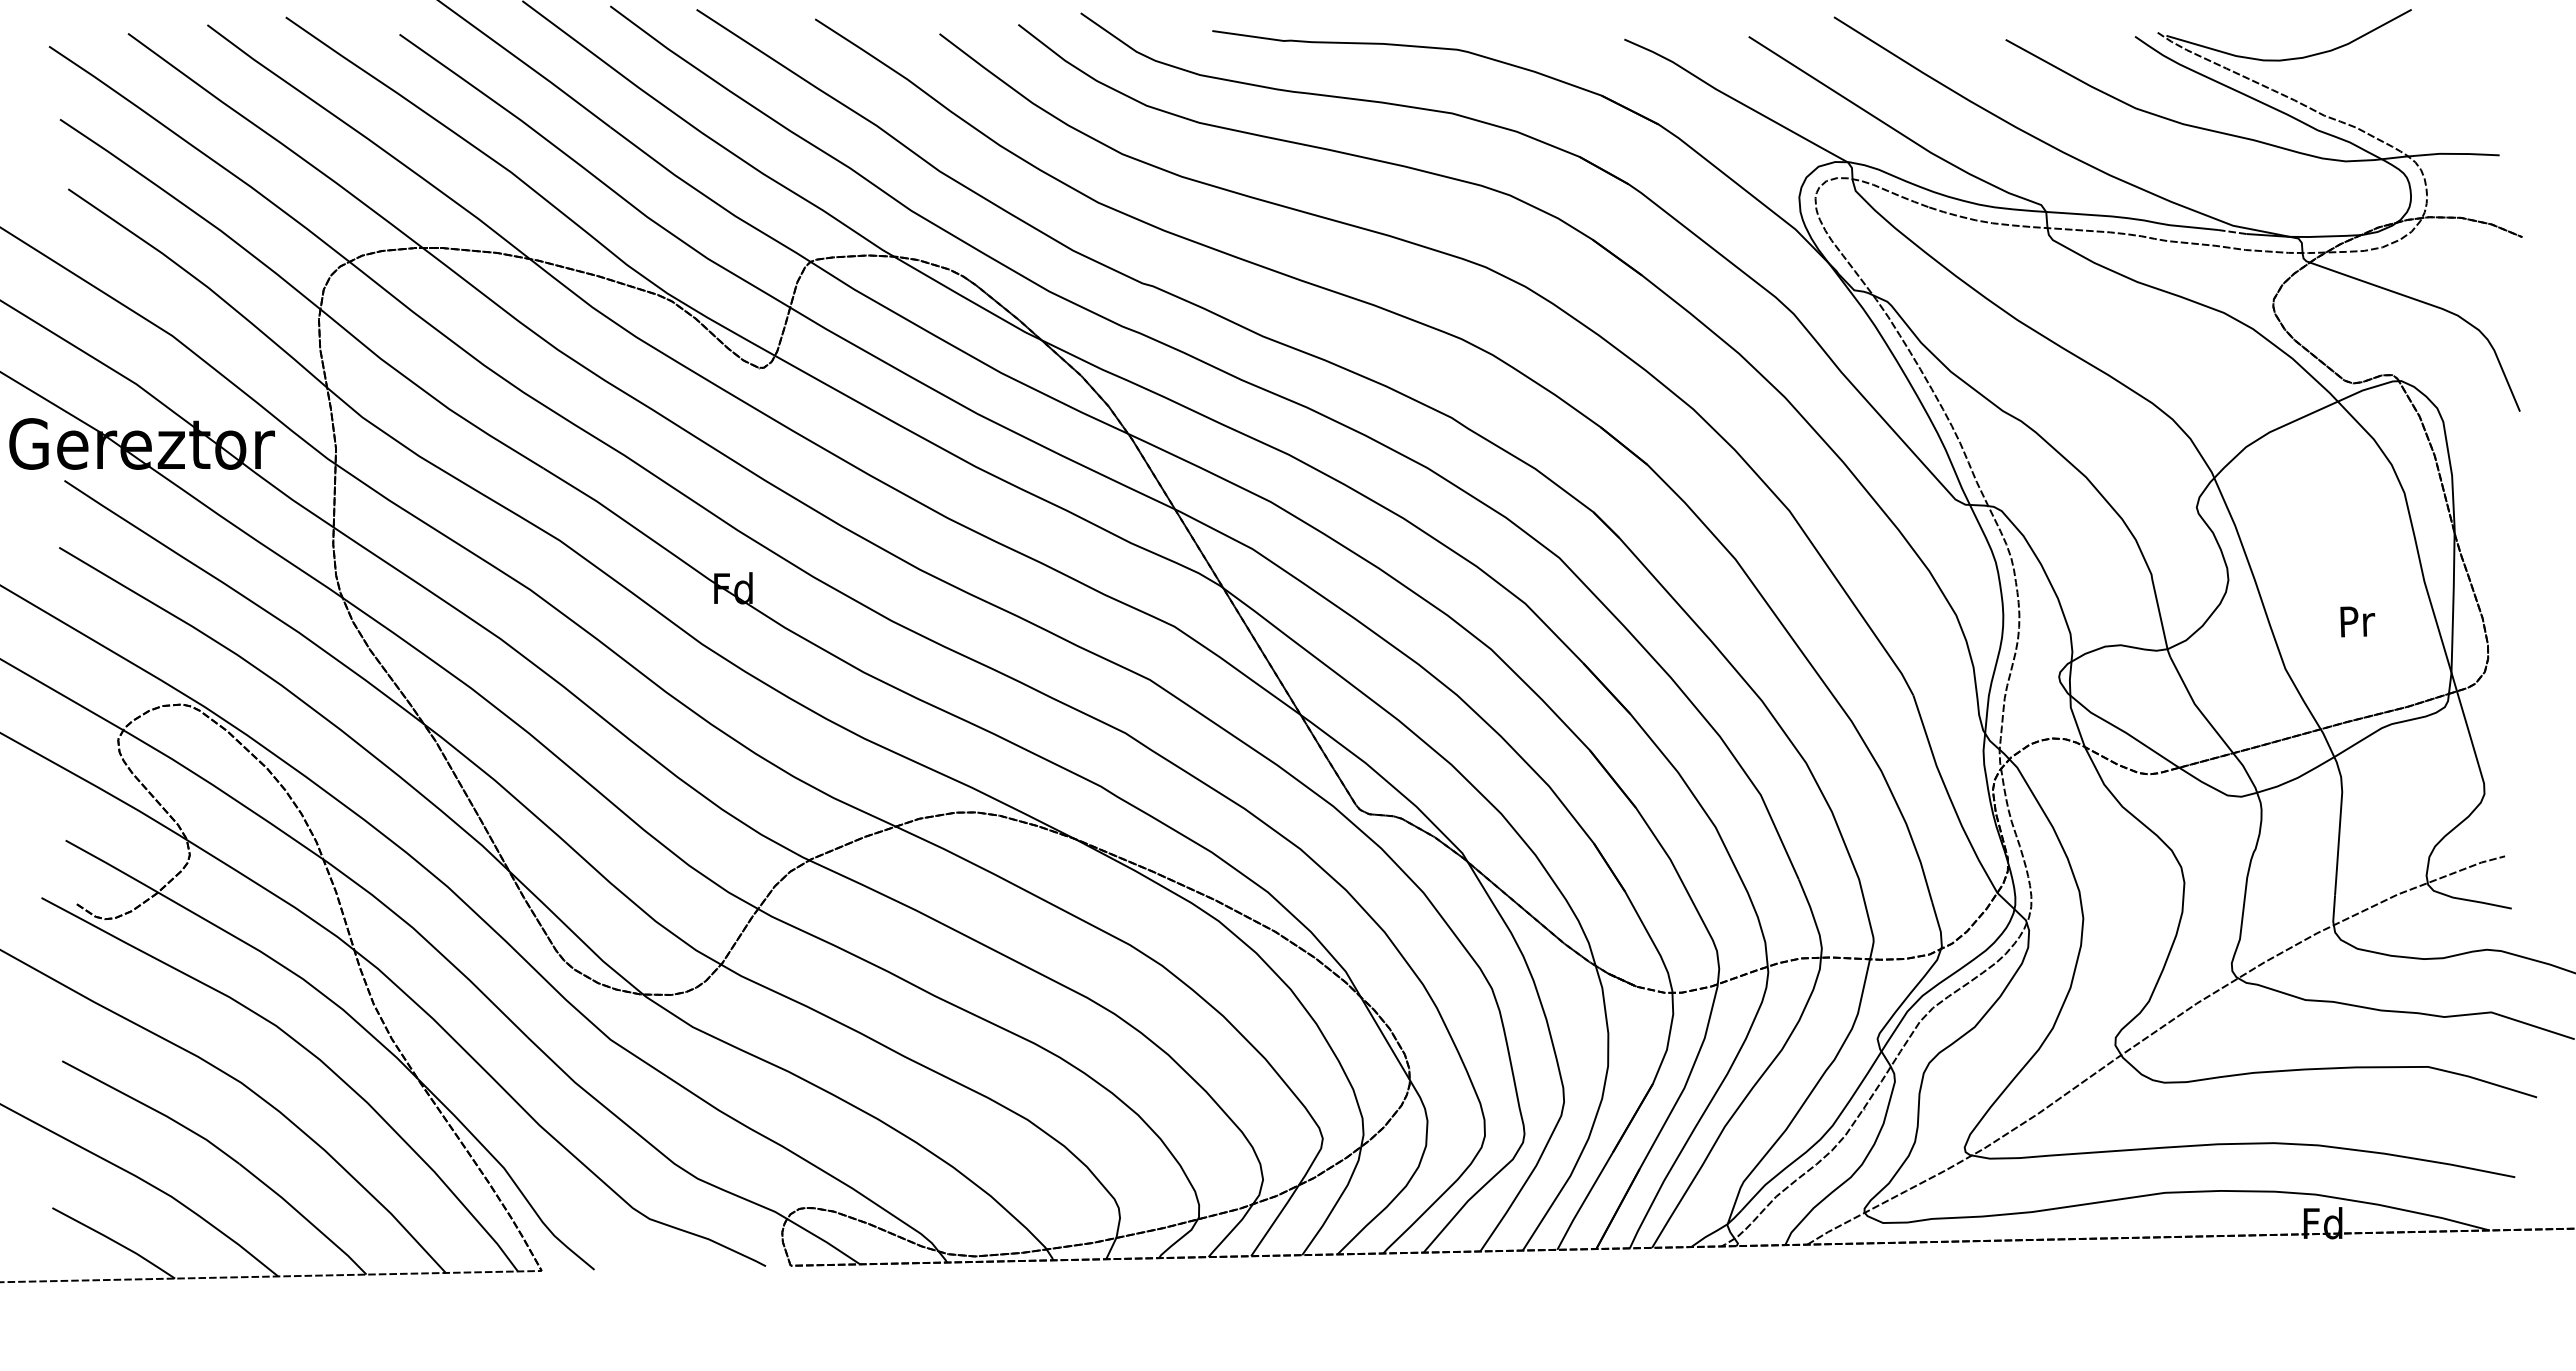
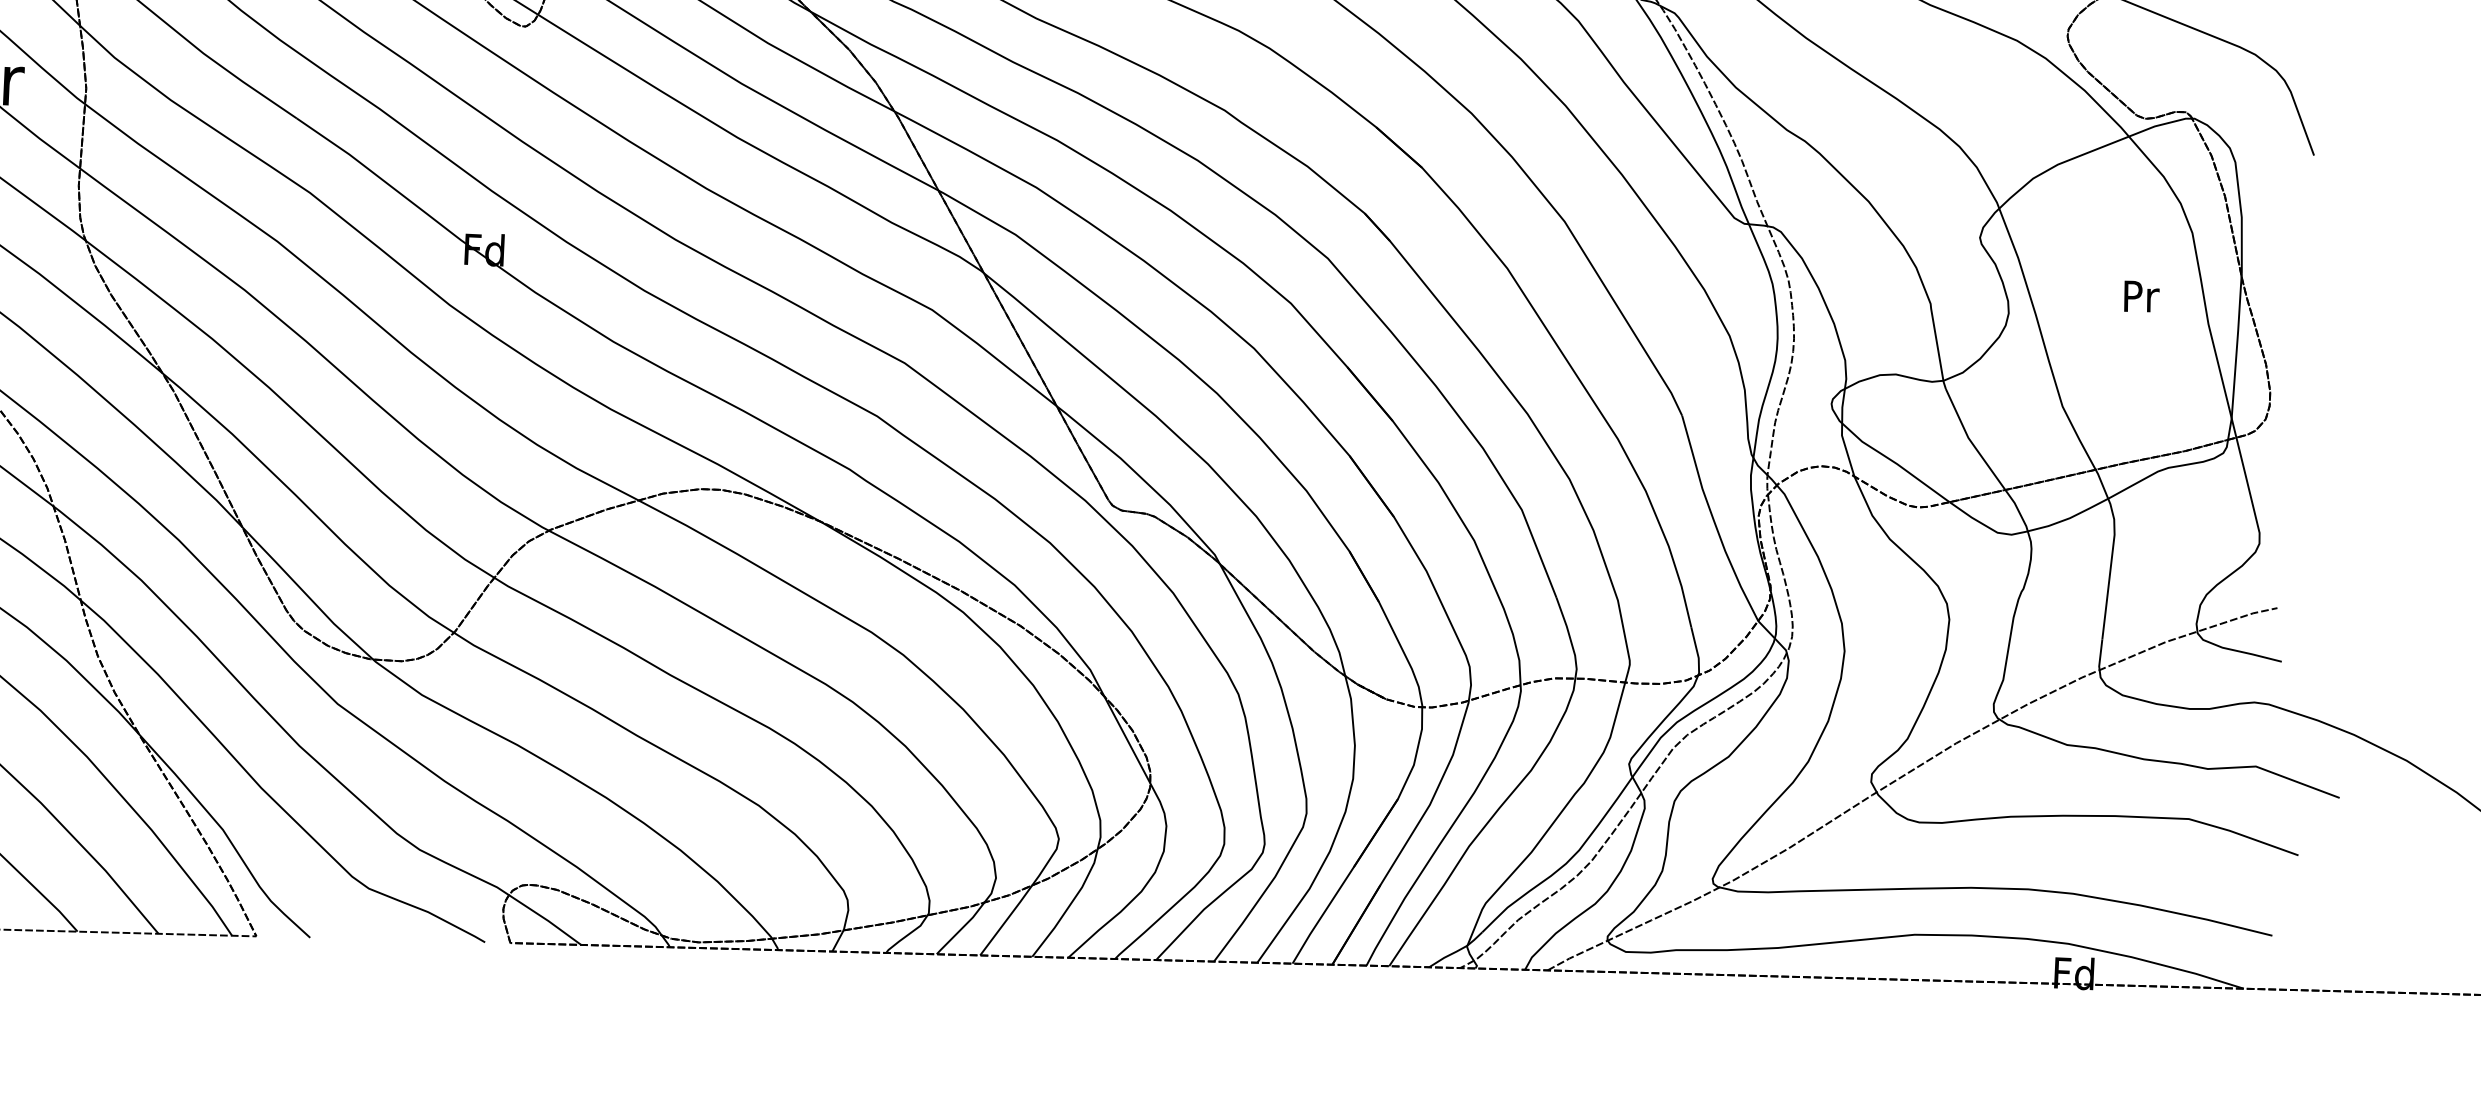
text: (2357, 621) -> (2141, 296), moved

